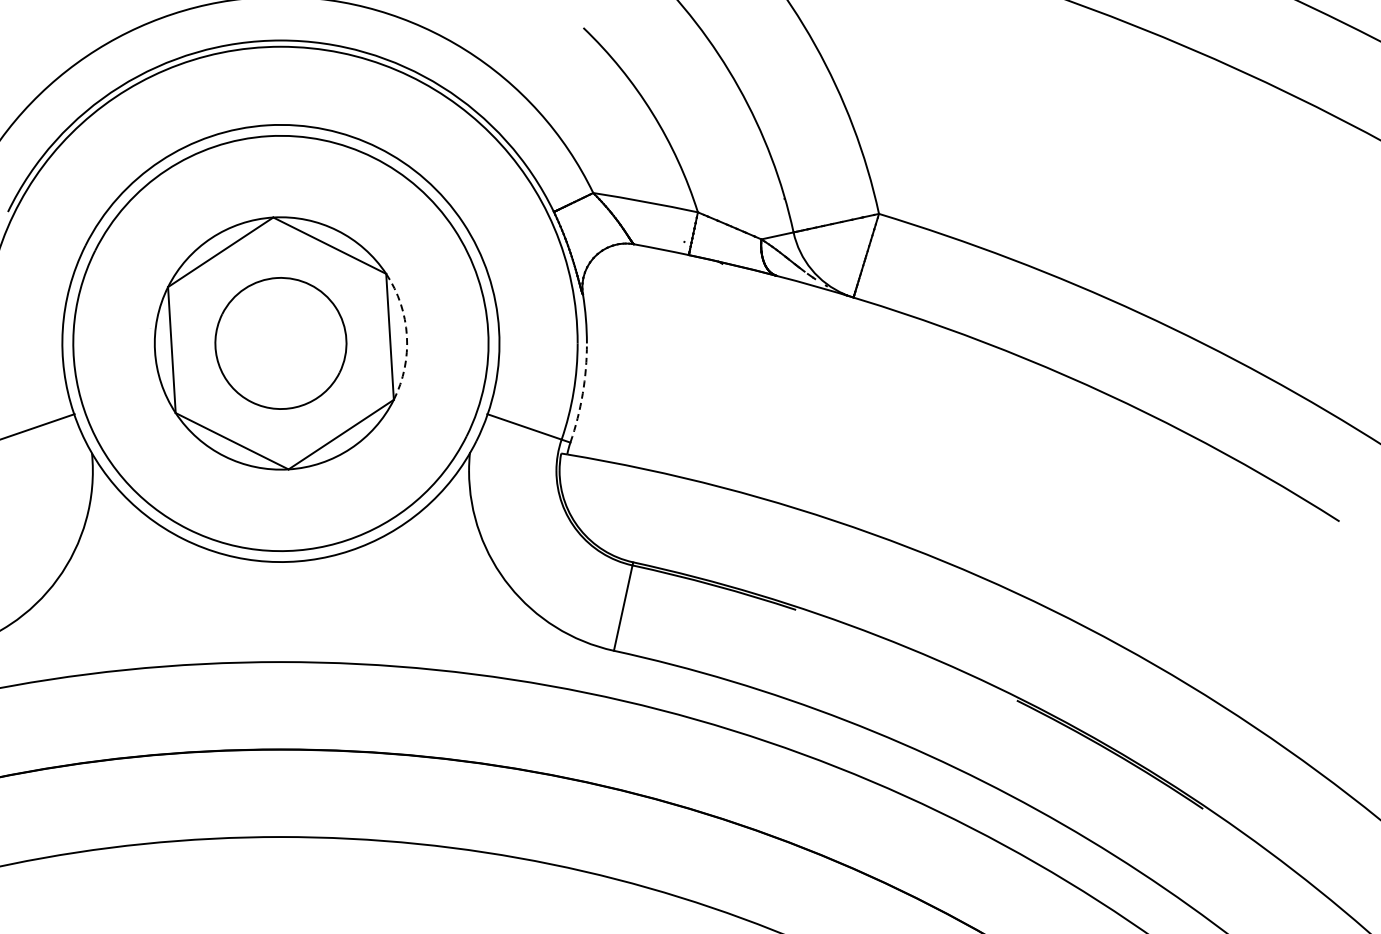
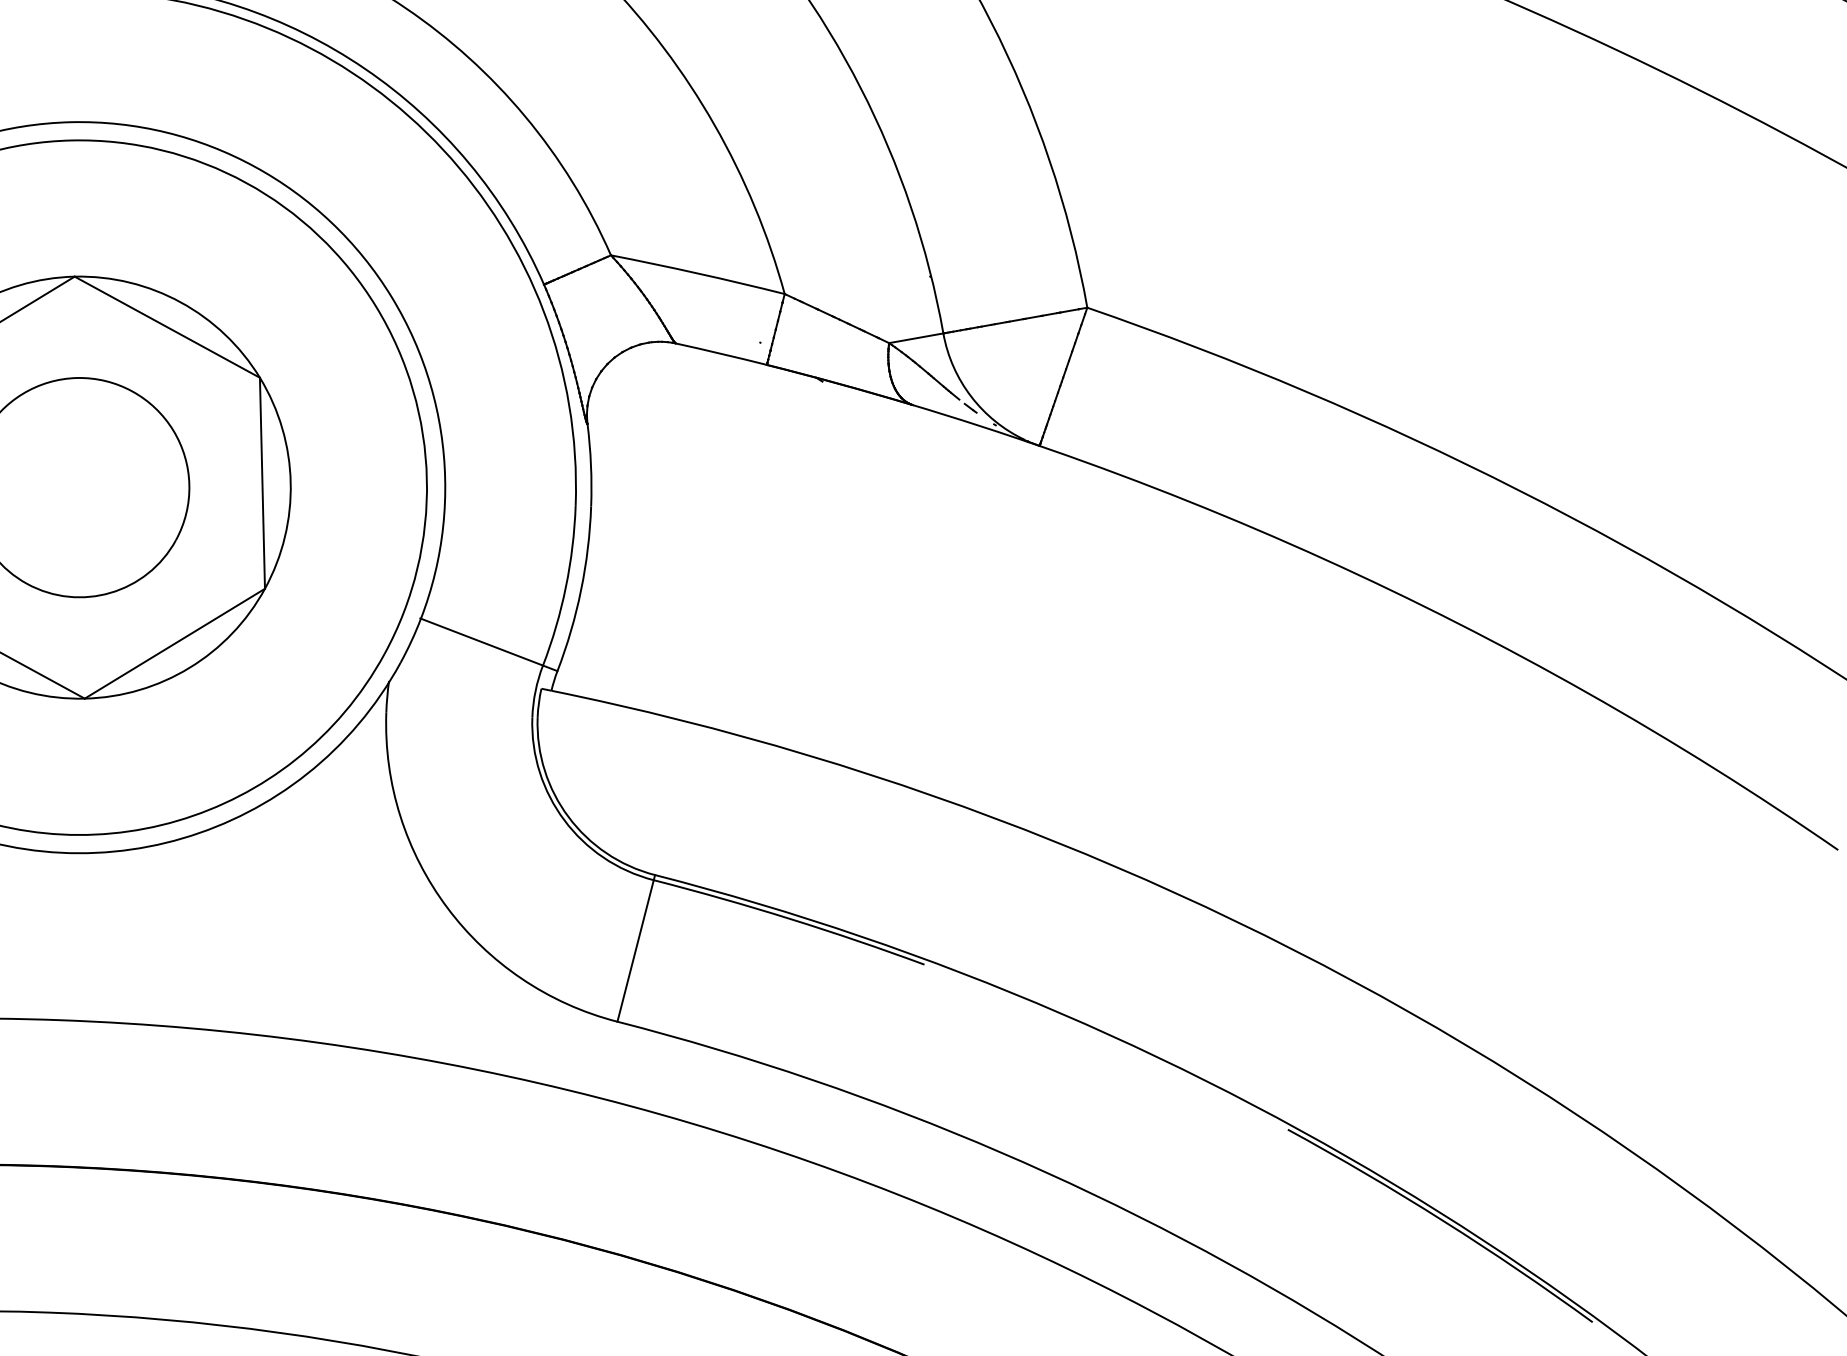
arc: (406, 335) -> (290, 482), dashed -> solid
arc: (582, 393) -> (580, 589), dashed -> solid

